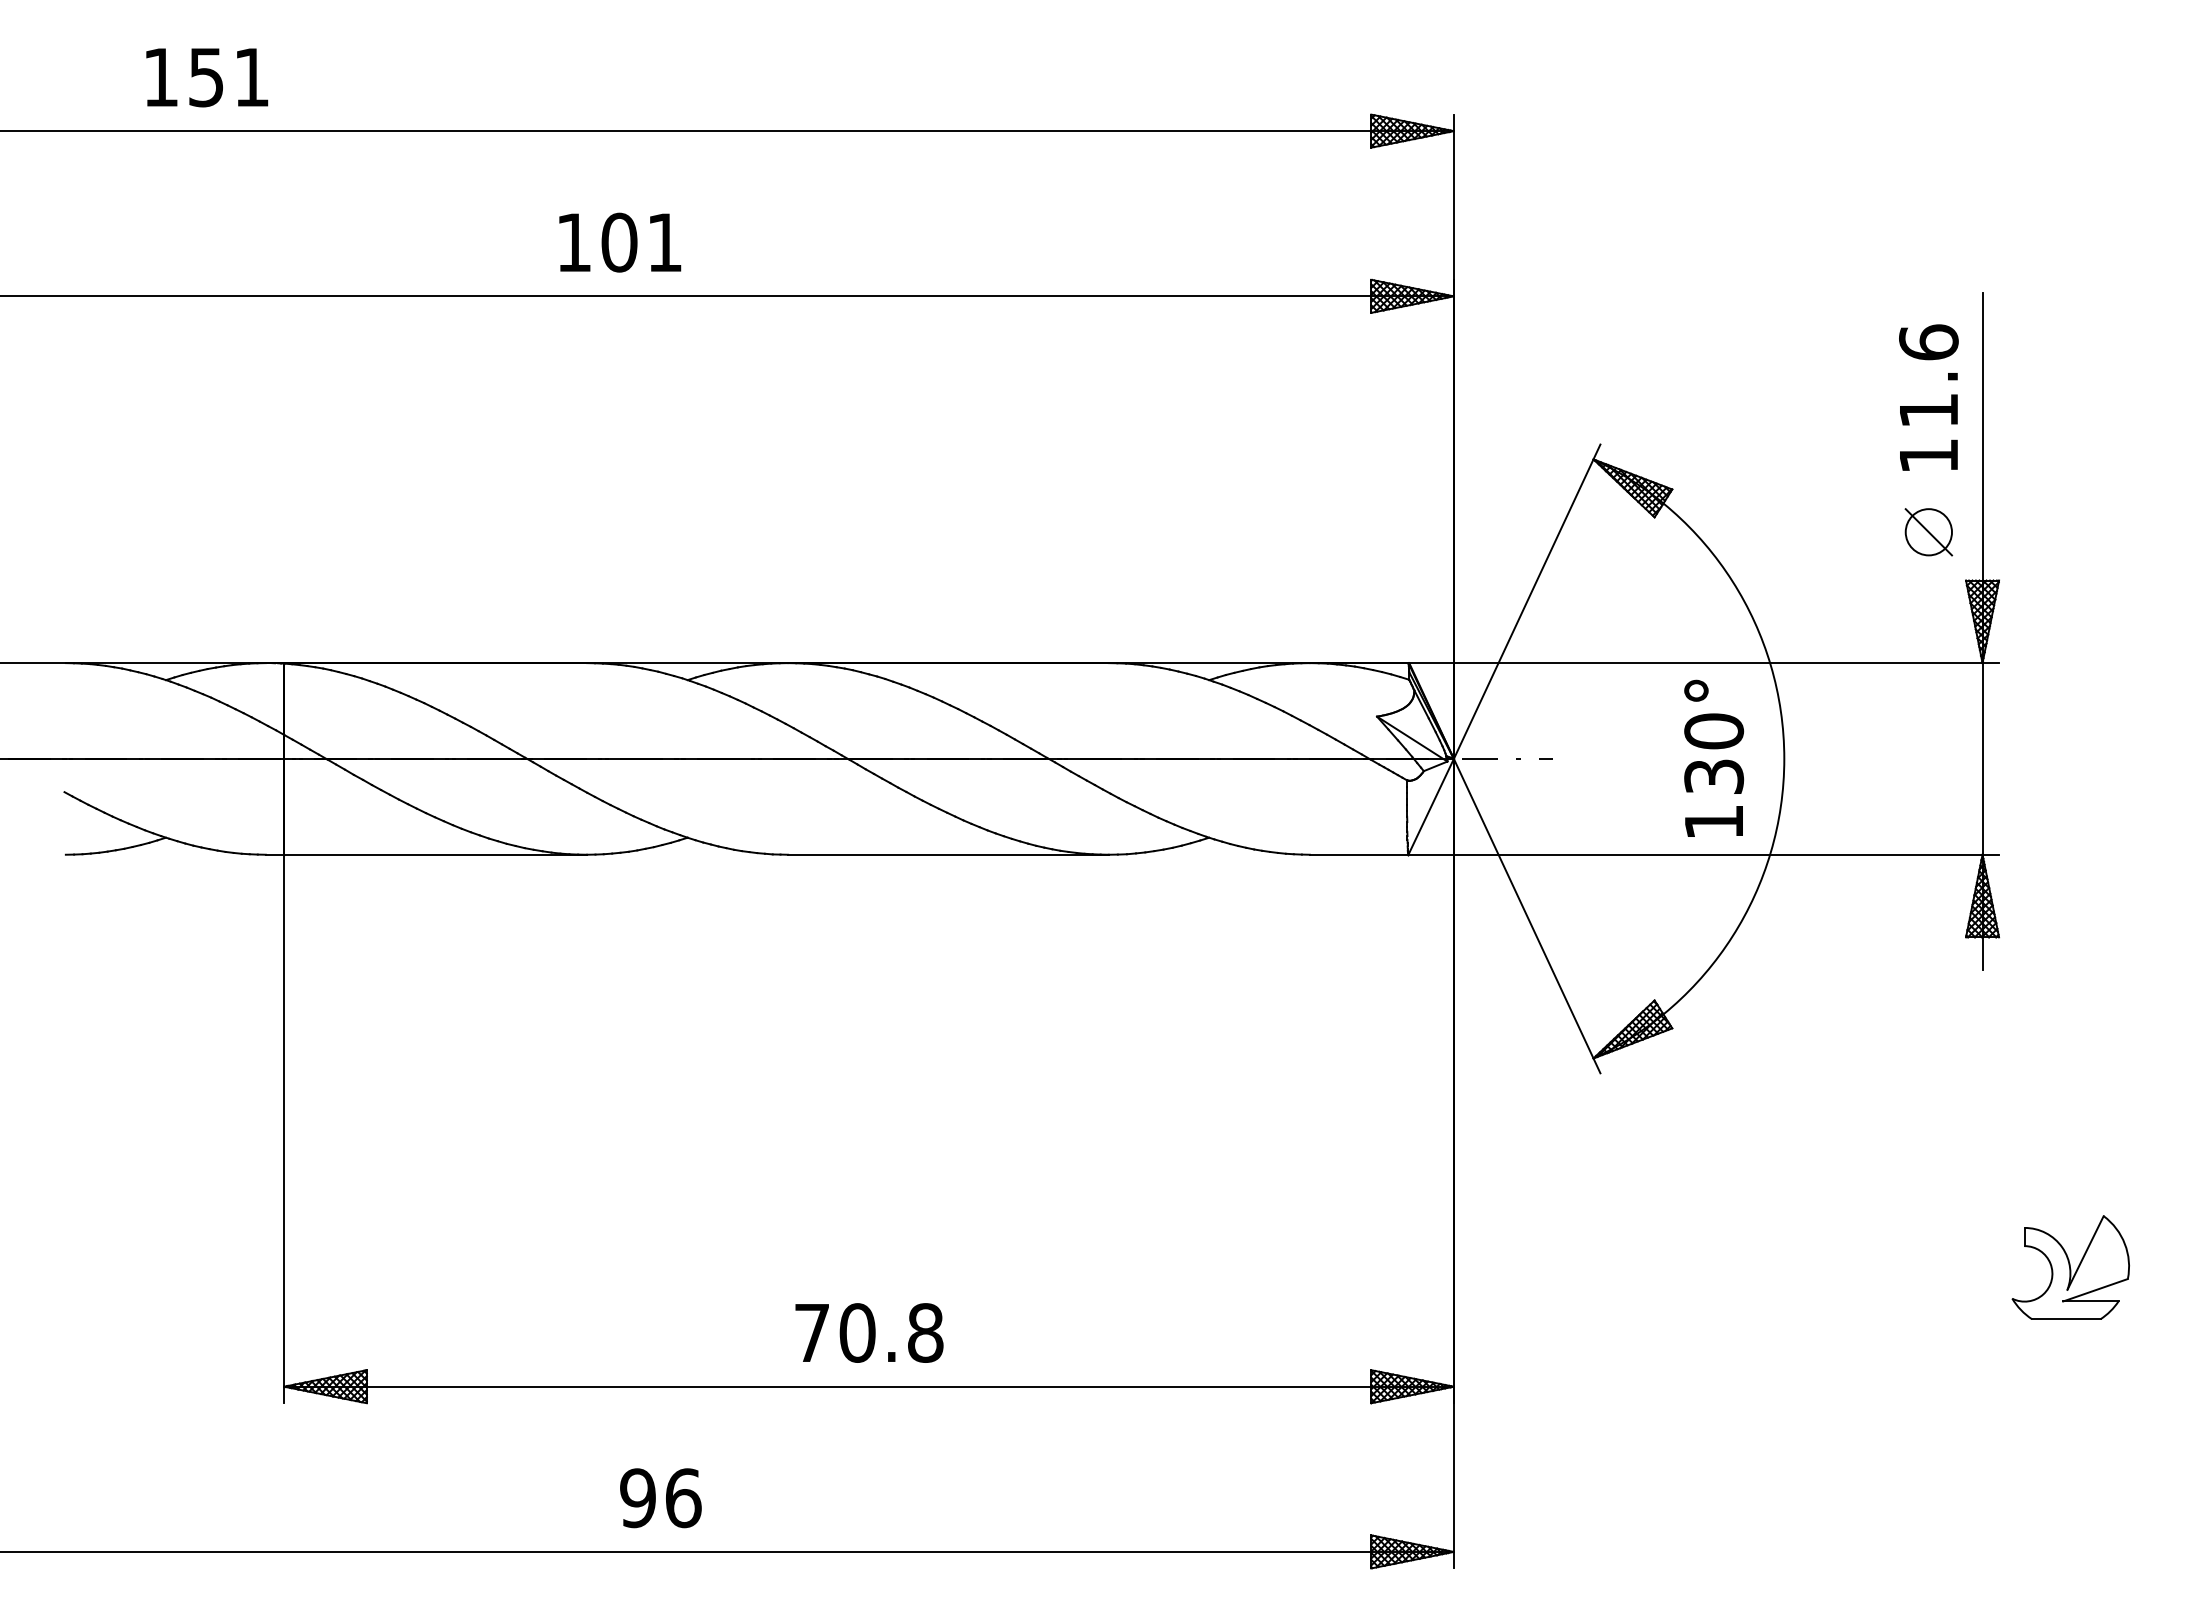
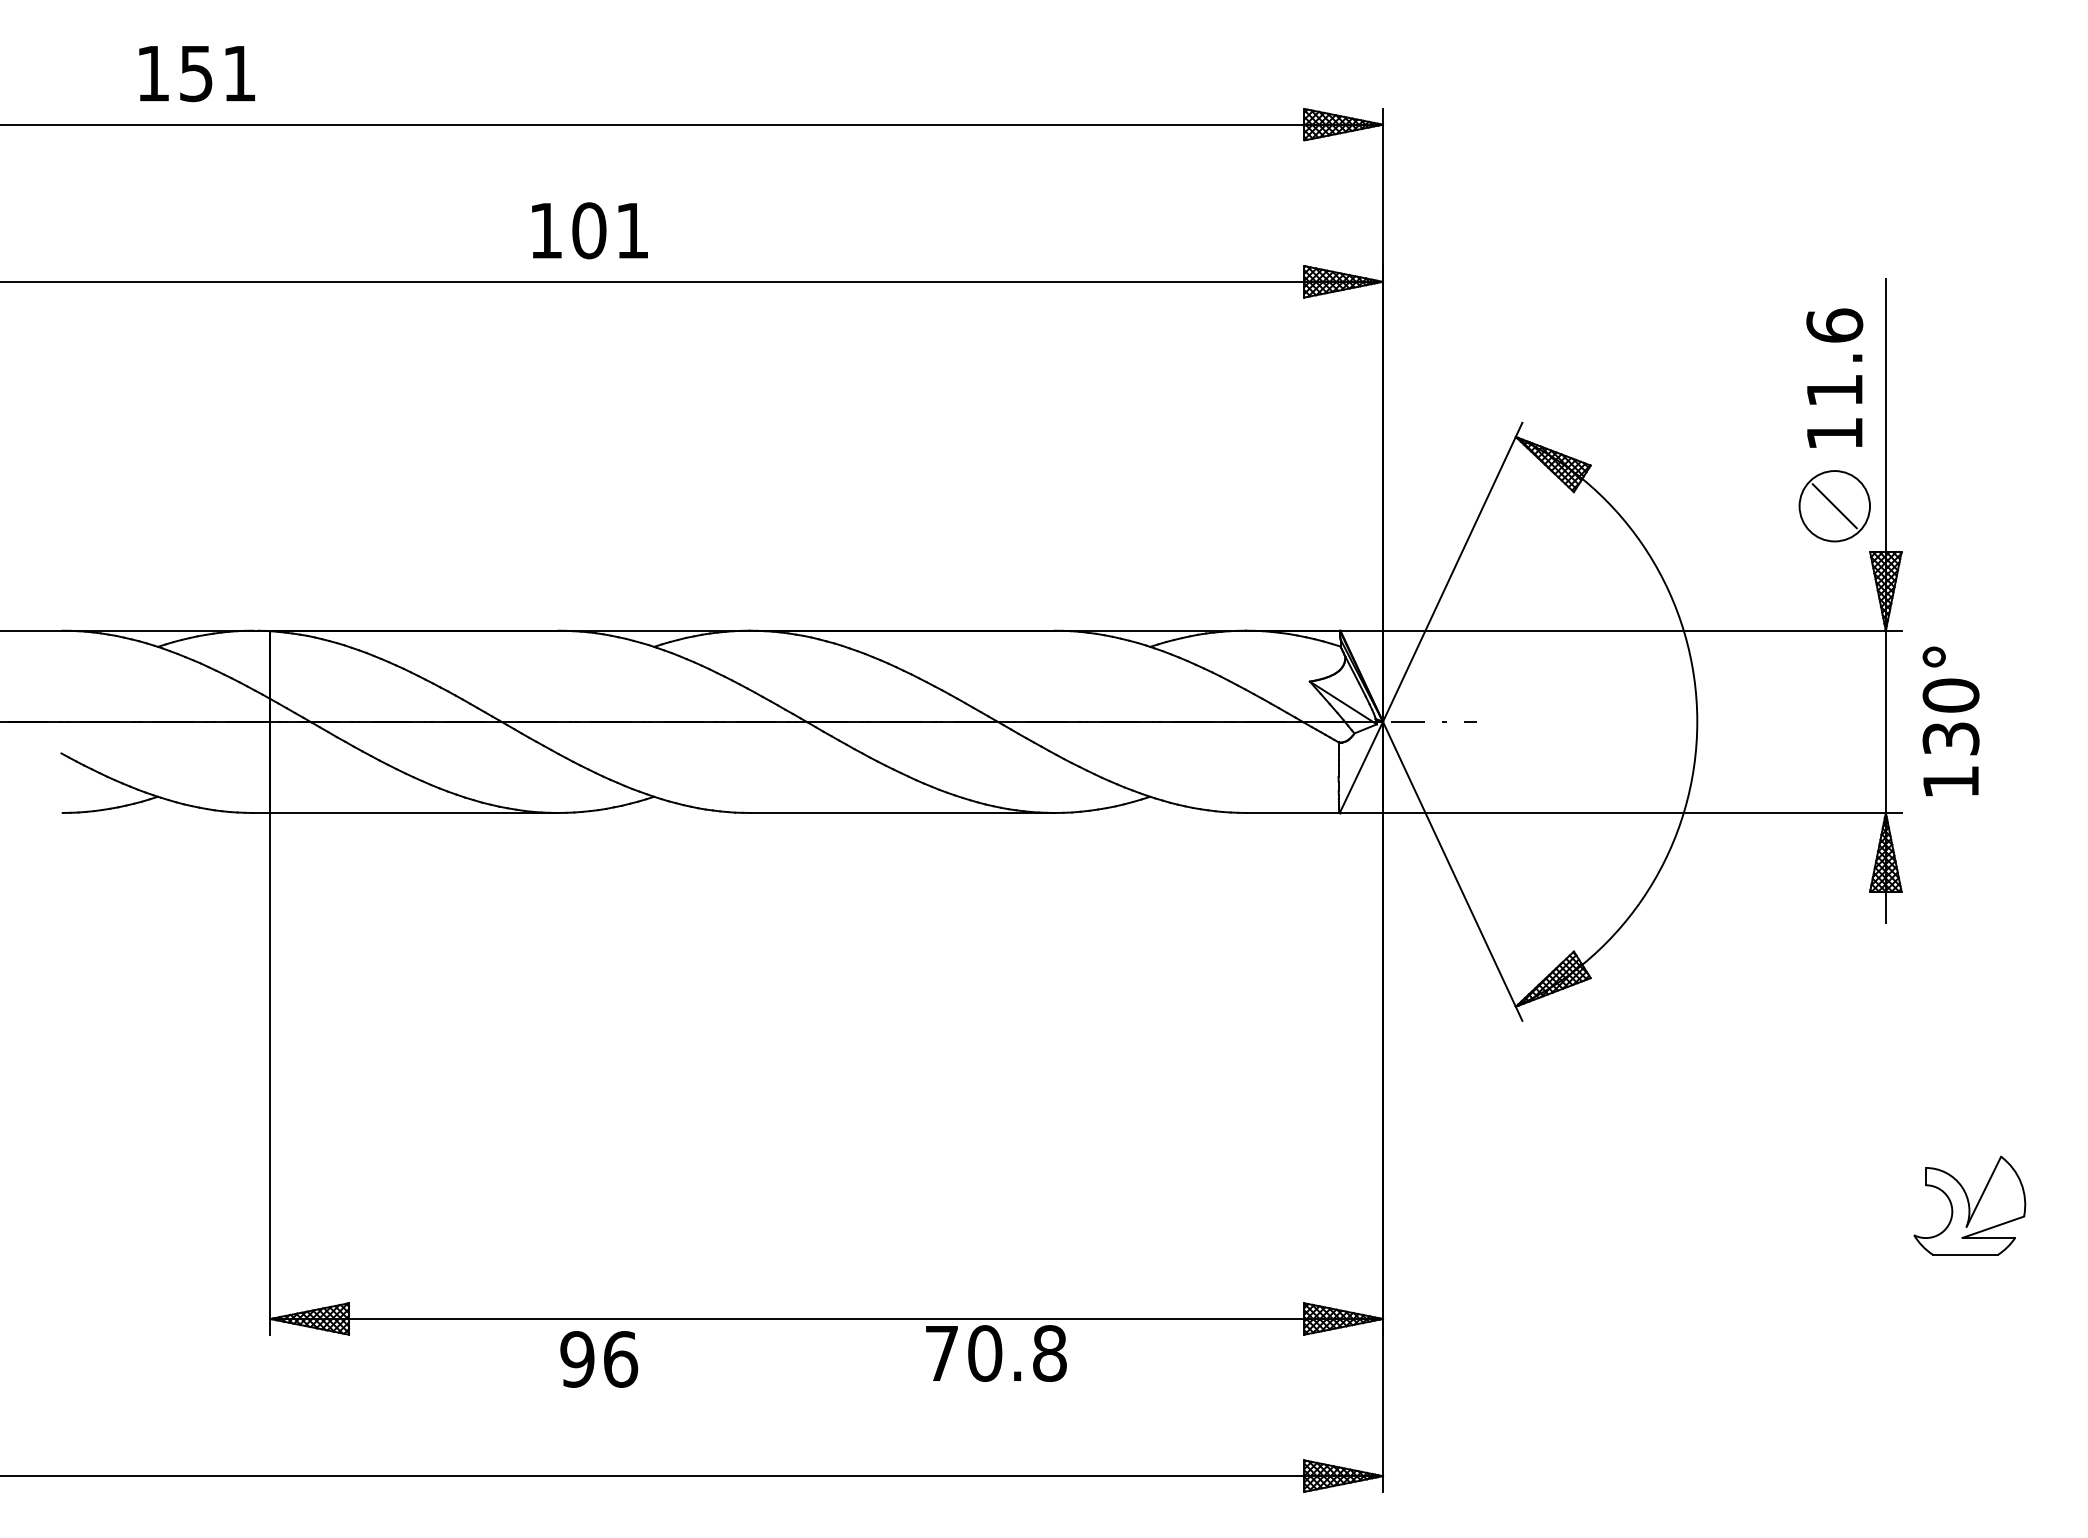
circle: (1928, 532) -> (1834, 506), size x1.6
text: (1714, 757) -> (1951, 720), moved
text: (869, 1332) -> (996, 1353), moved
text: (660, 1498) -> (598, 1359), moved

